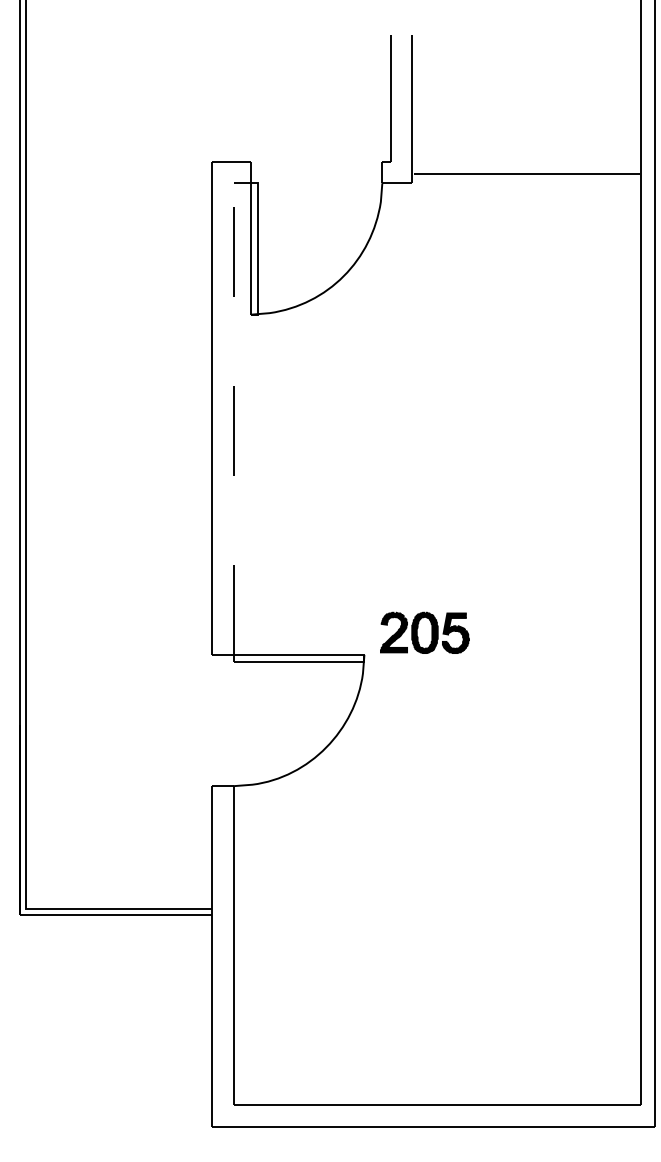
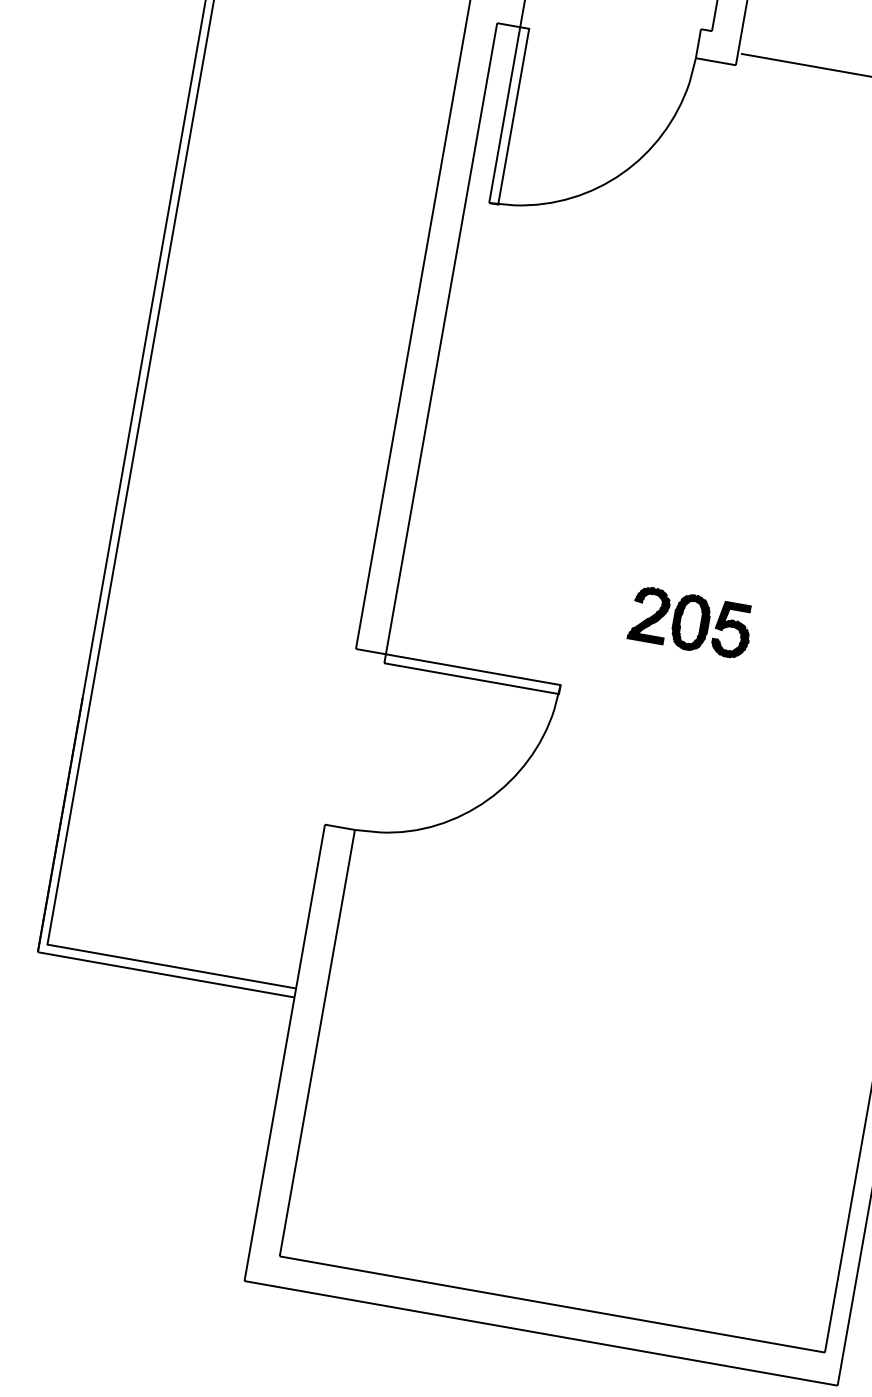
line: (233, 419) -> (440, 339), dashed -> solid
part: (424, 632) -> (690, 621), moved

